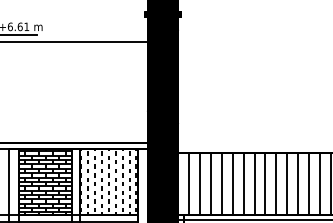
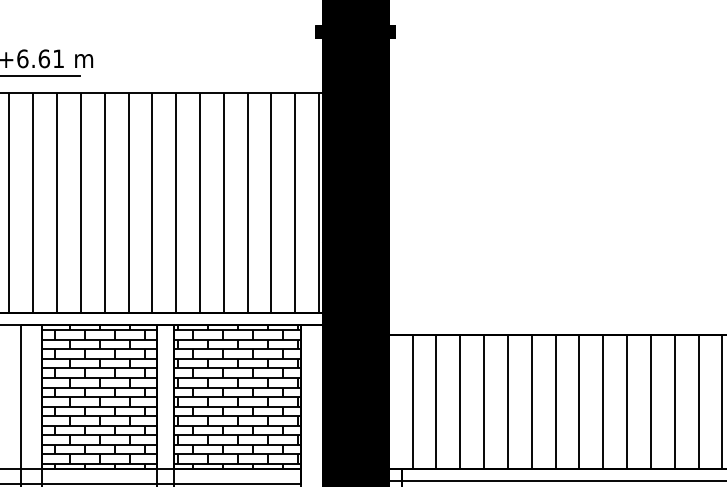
hatch: (75, 92) -> (164, 202), added
hatch: (108, 181) -> (236, 396), added

